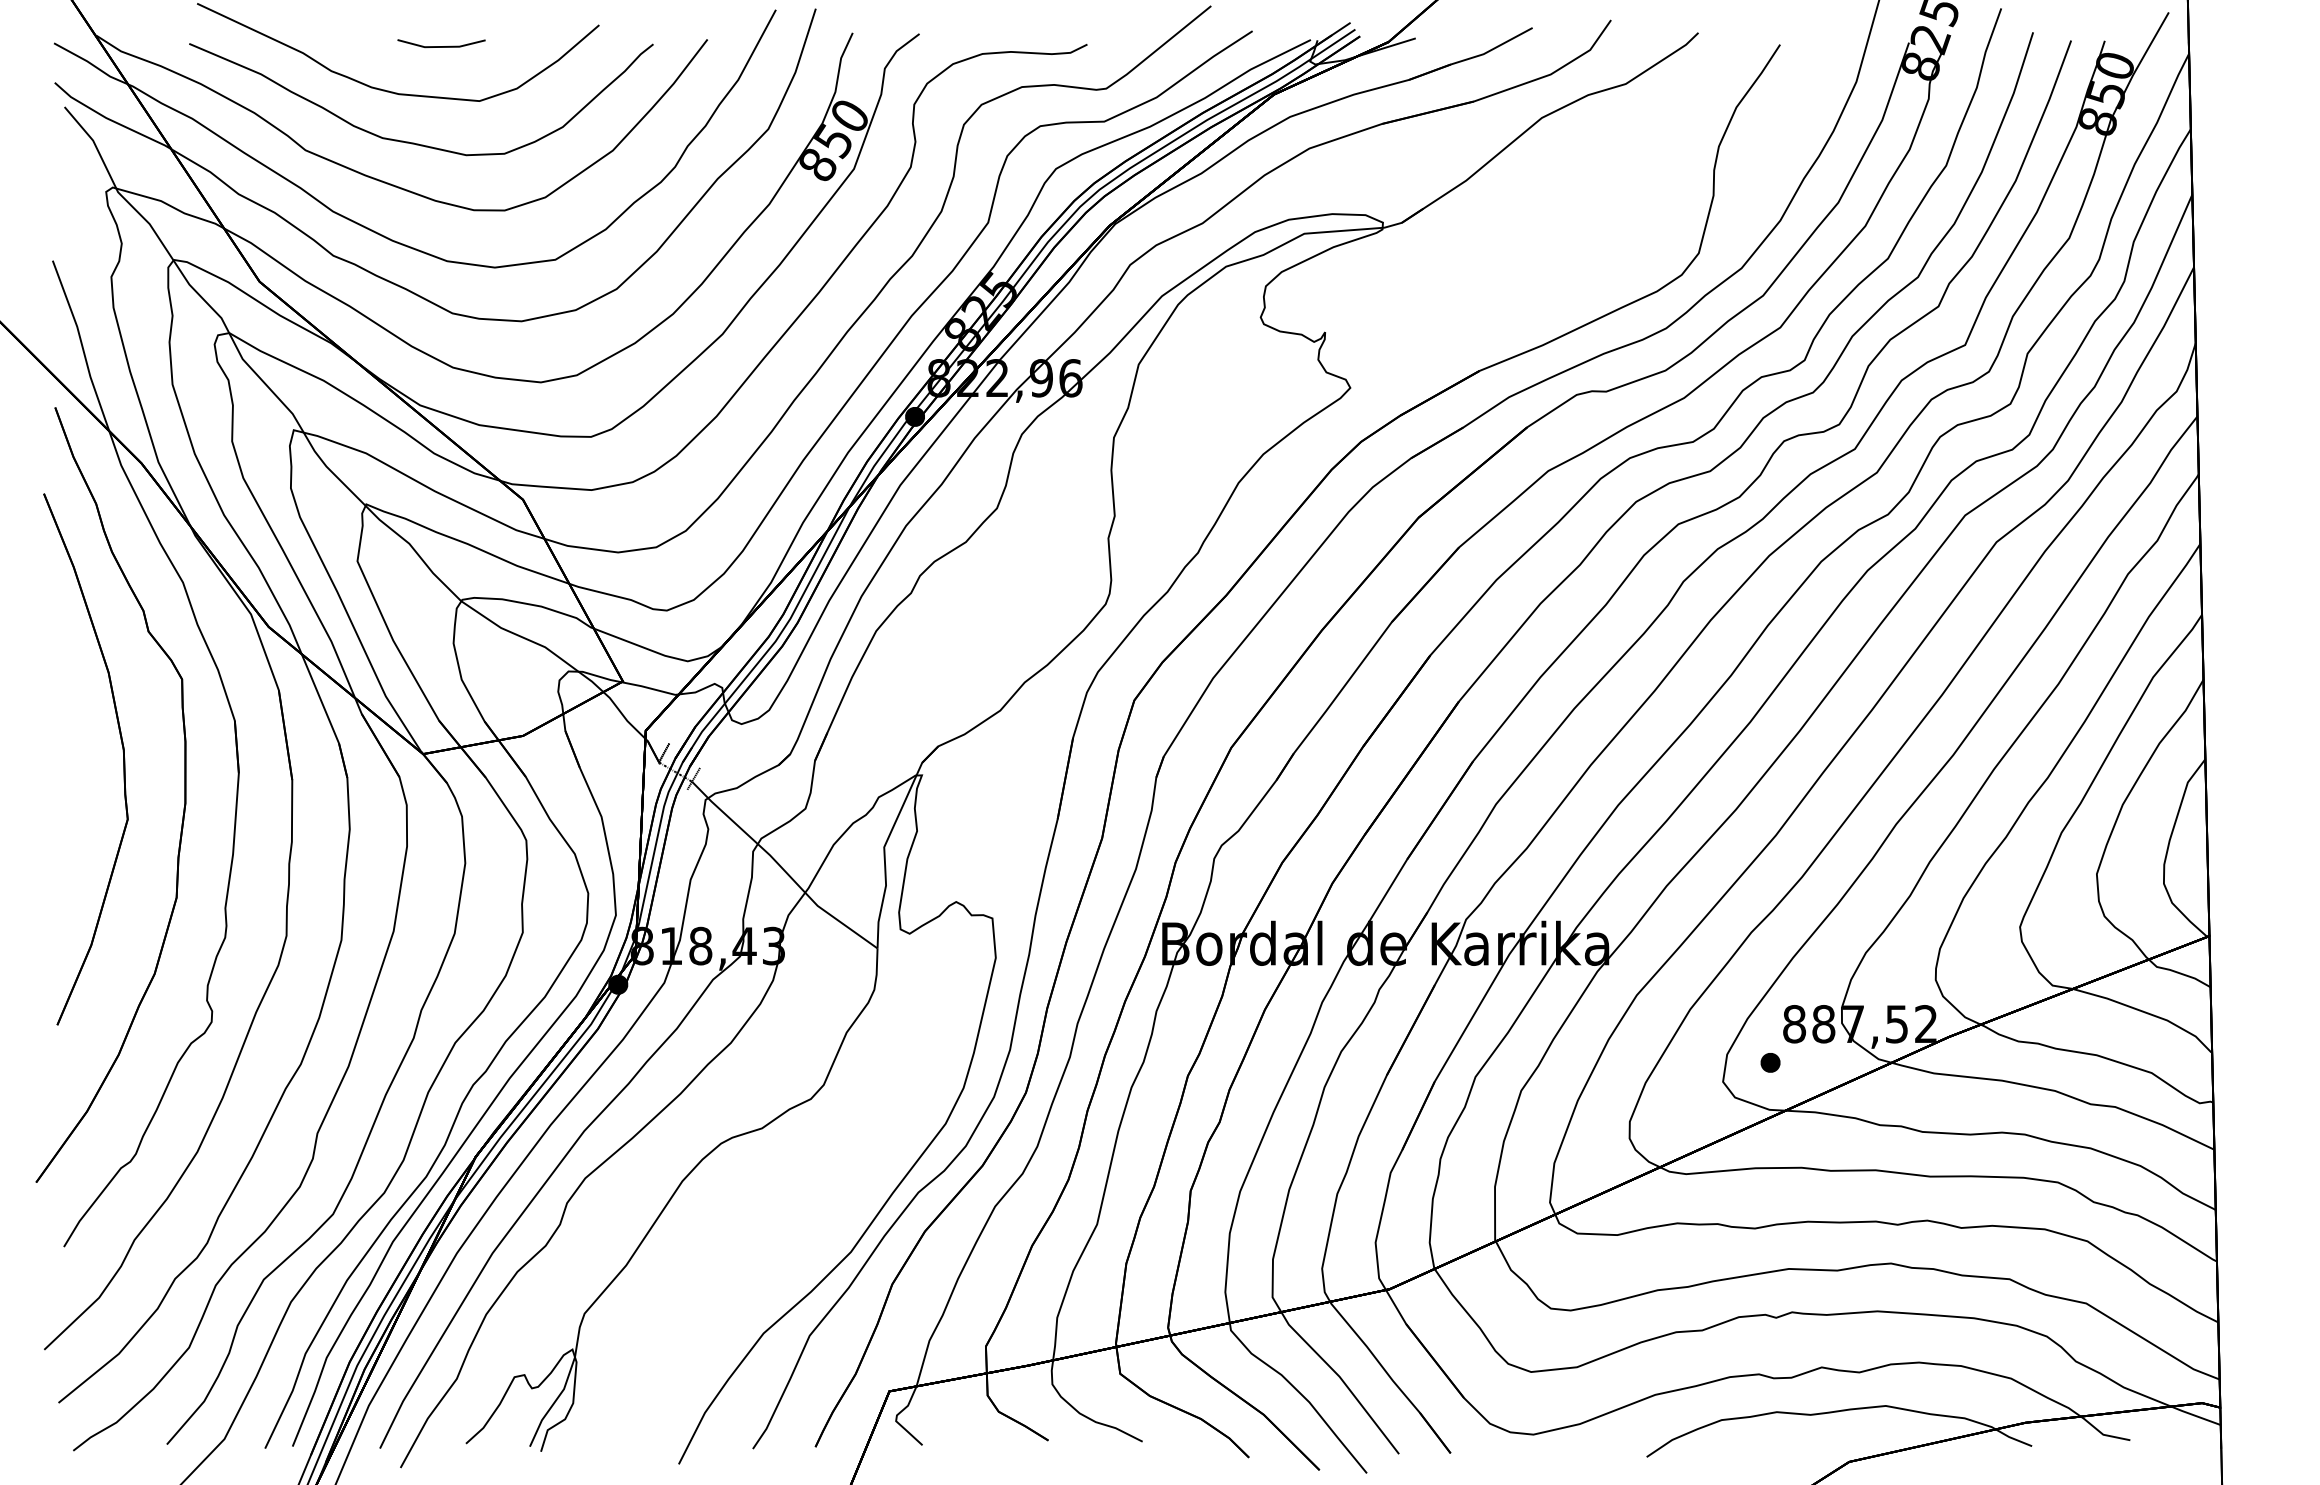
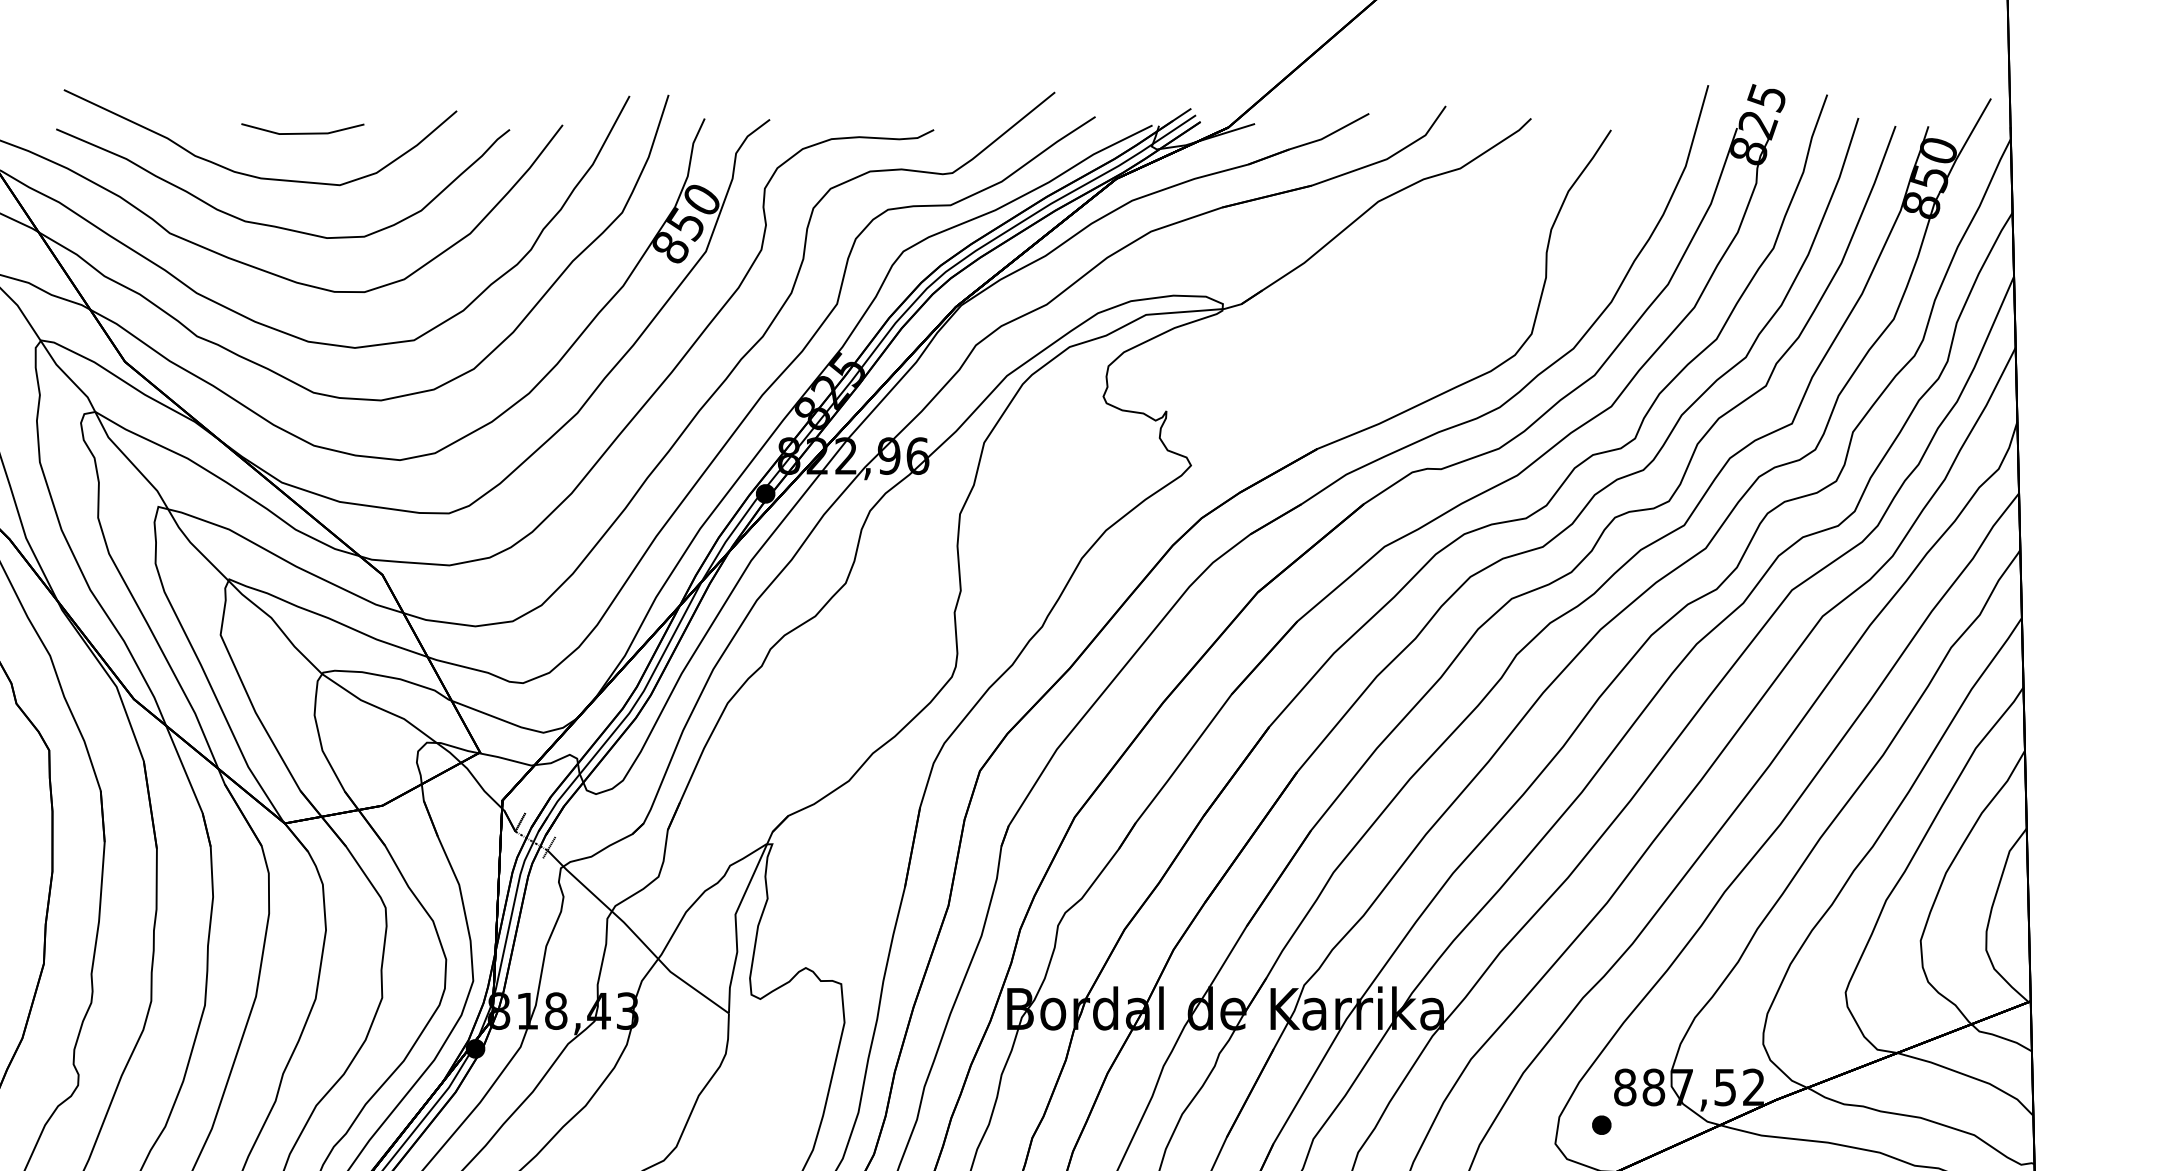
part: (441, 43) -> (302, 128), size x1.43

